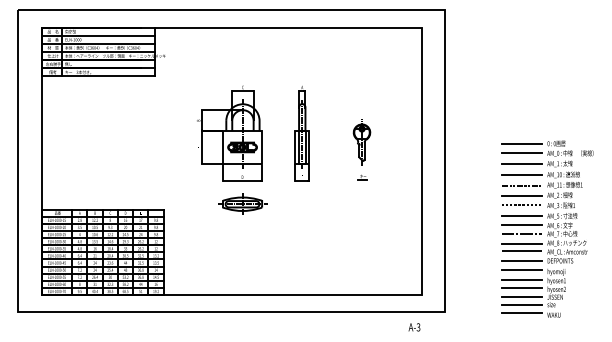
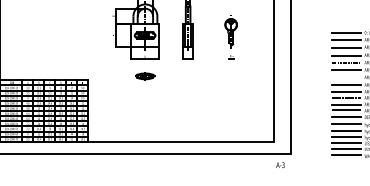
part: (242, 203) -> (145, 75), size x0.6
line: (522, 205) -> (346, 77), removed
text: (414, 327) -> (280, 165), moved

